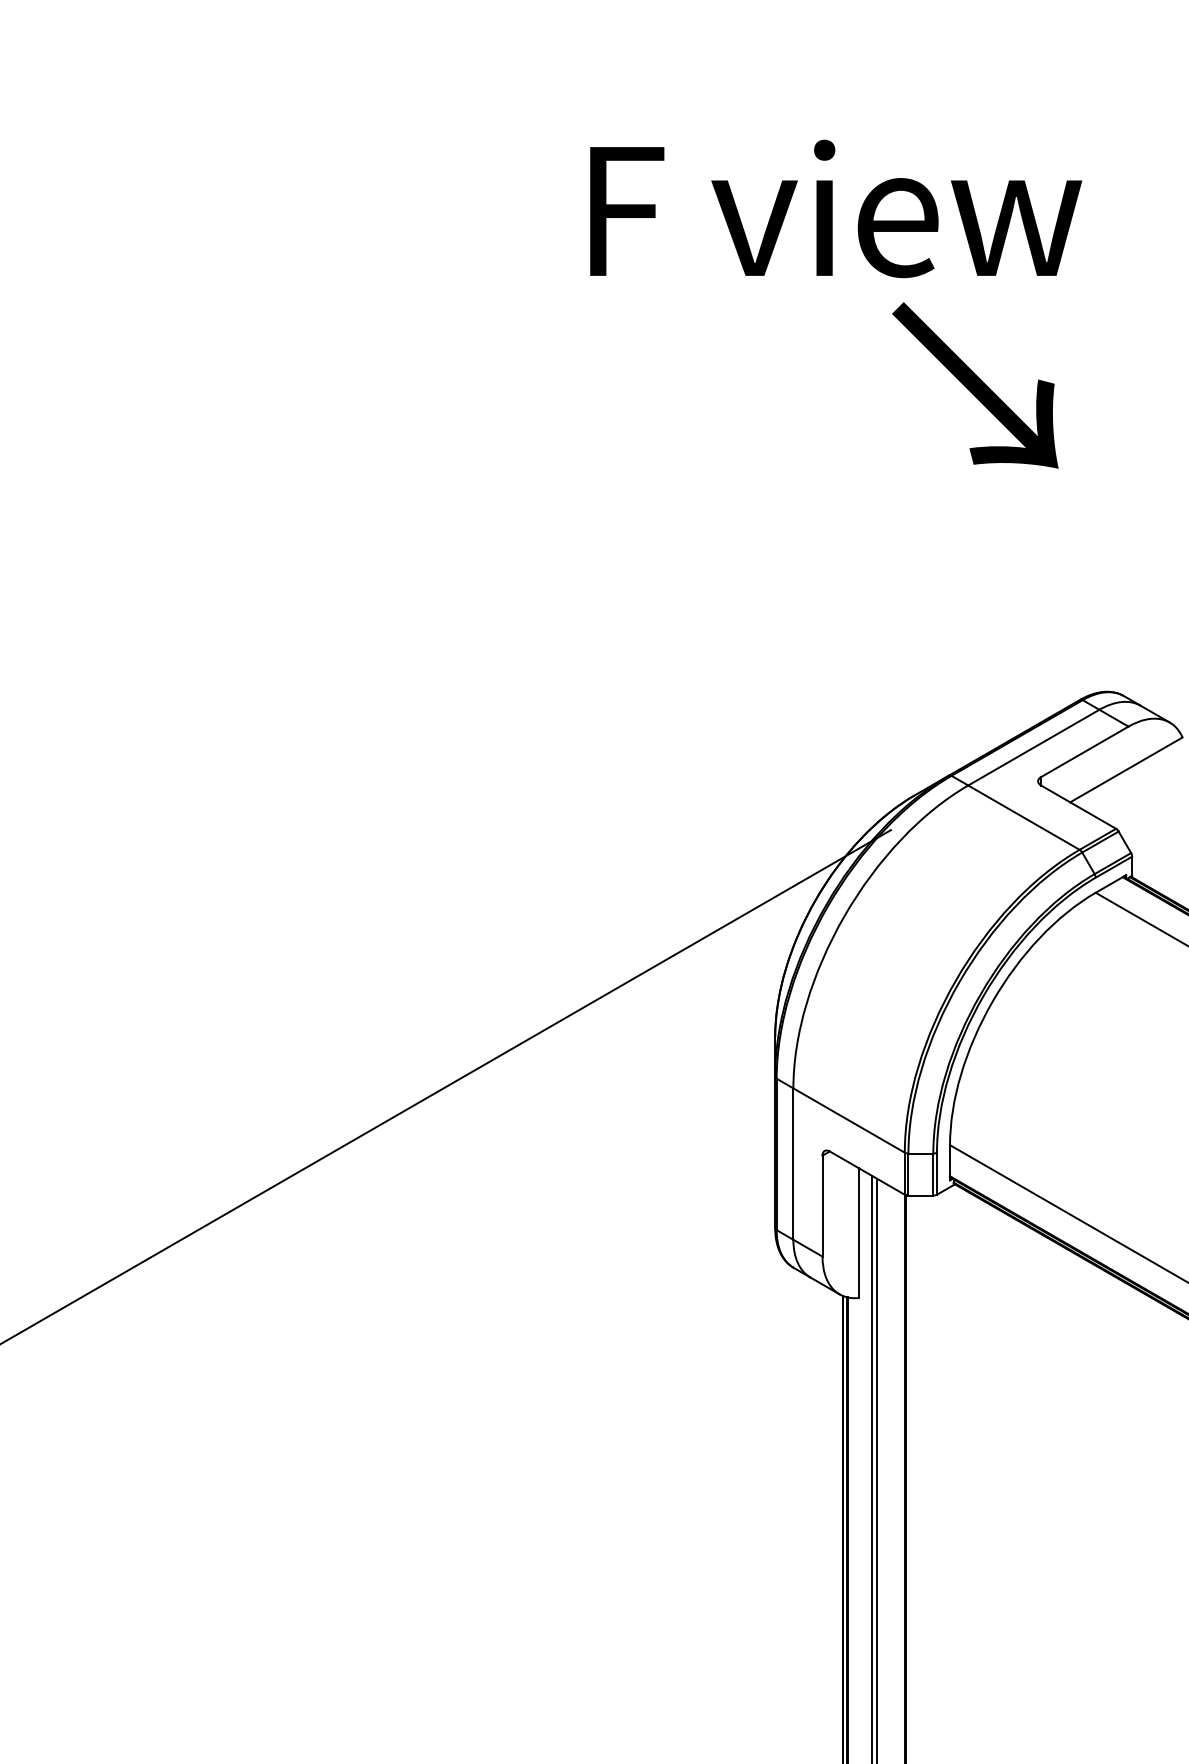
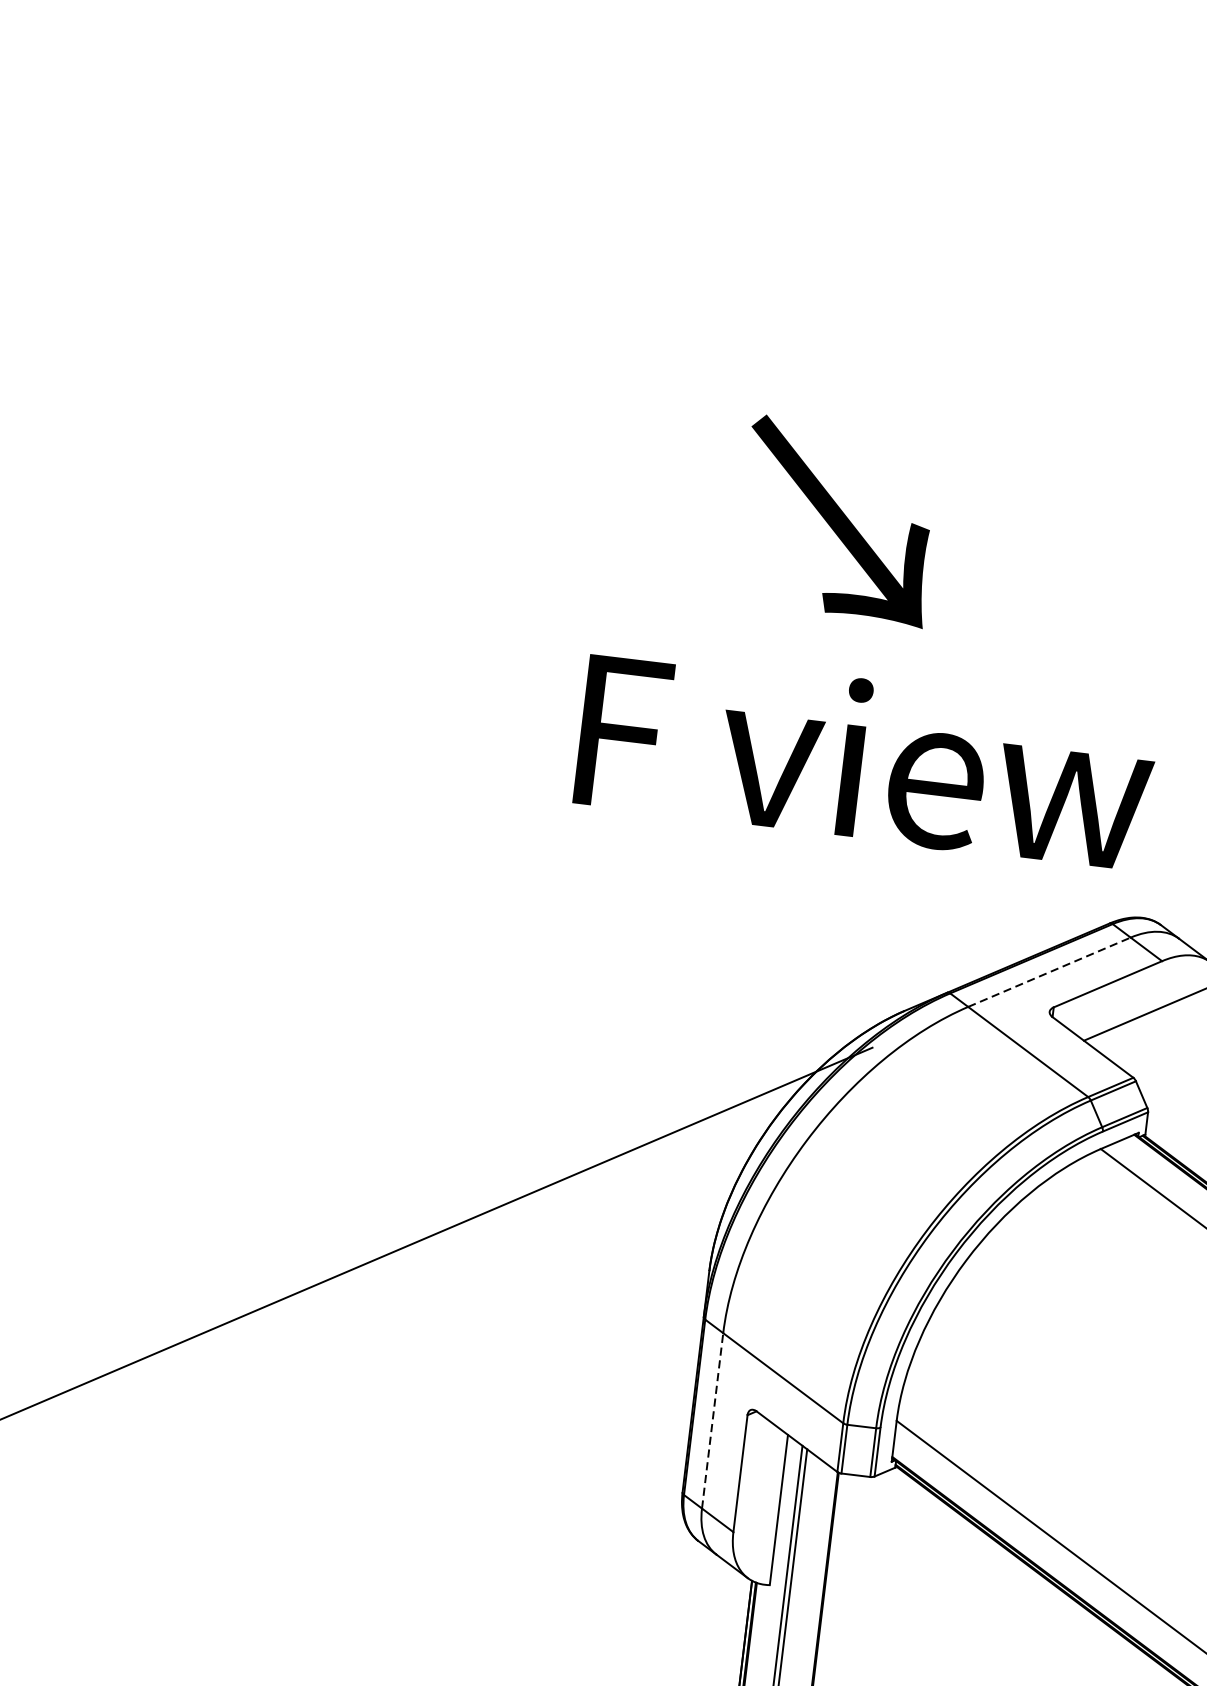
text: (836, 208) -> (866, 759), moved
text: (975, 385) -> (838, 521), moved
line: (1033, 747) -> (1049, 972), solid -> dashed
line: (793, 1164) -> (712, 1421), solid -> dashed

